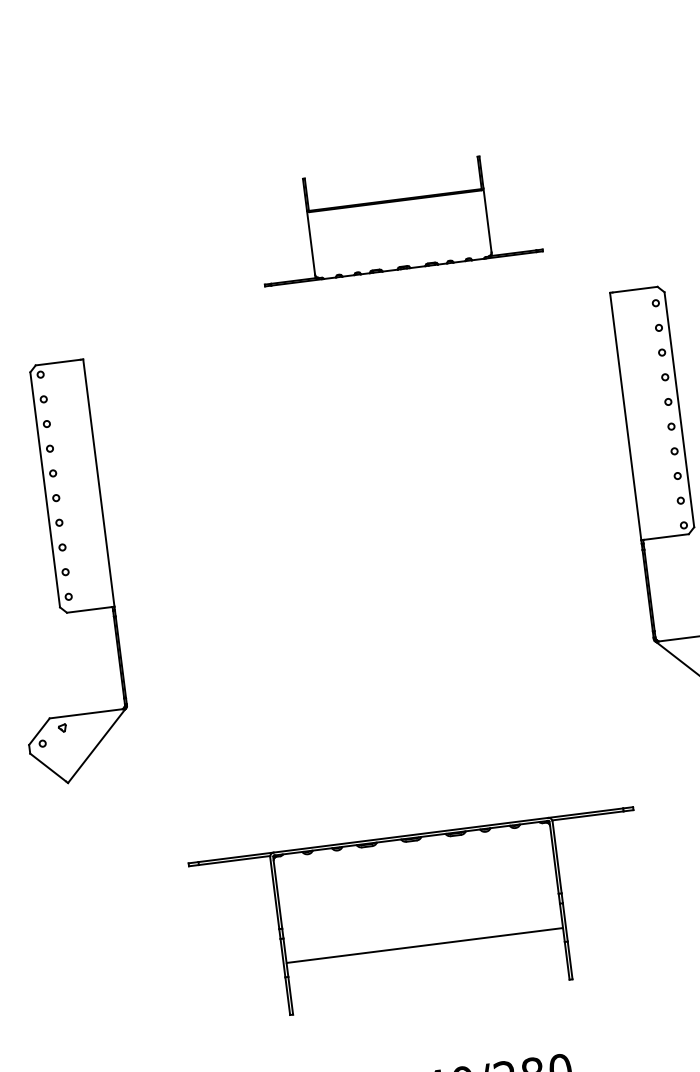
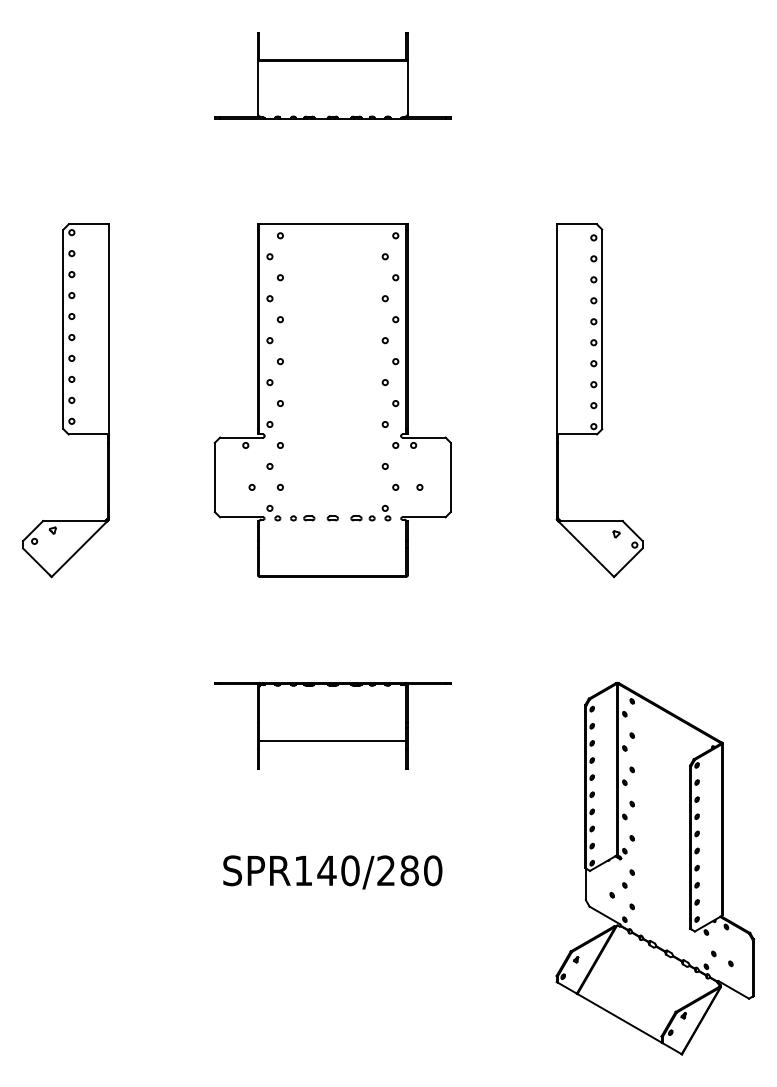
part: (397, 218) -> (332, 75), moved
part: (372, 533) -> (332, 400), added
part: (420, 916) -> (332, 725), size x0.62

